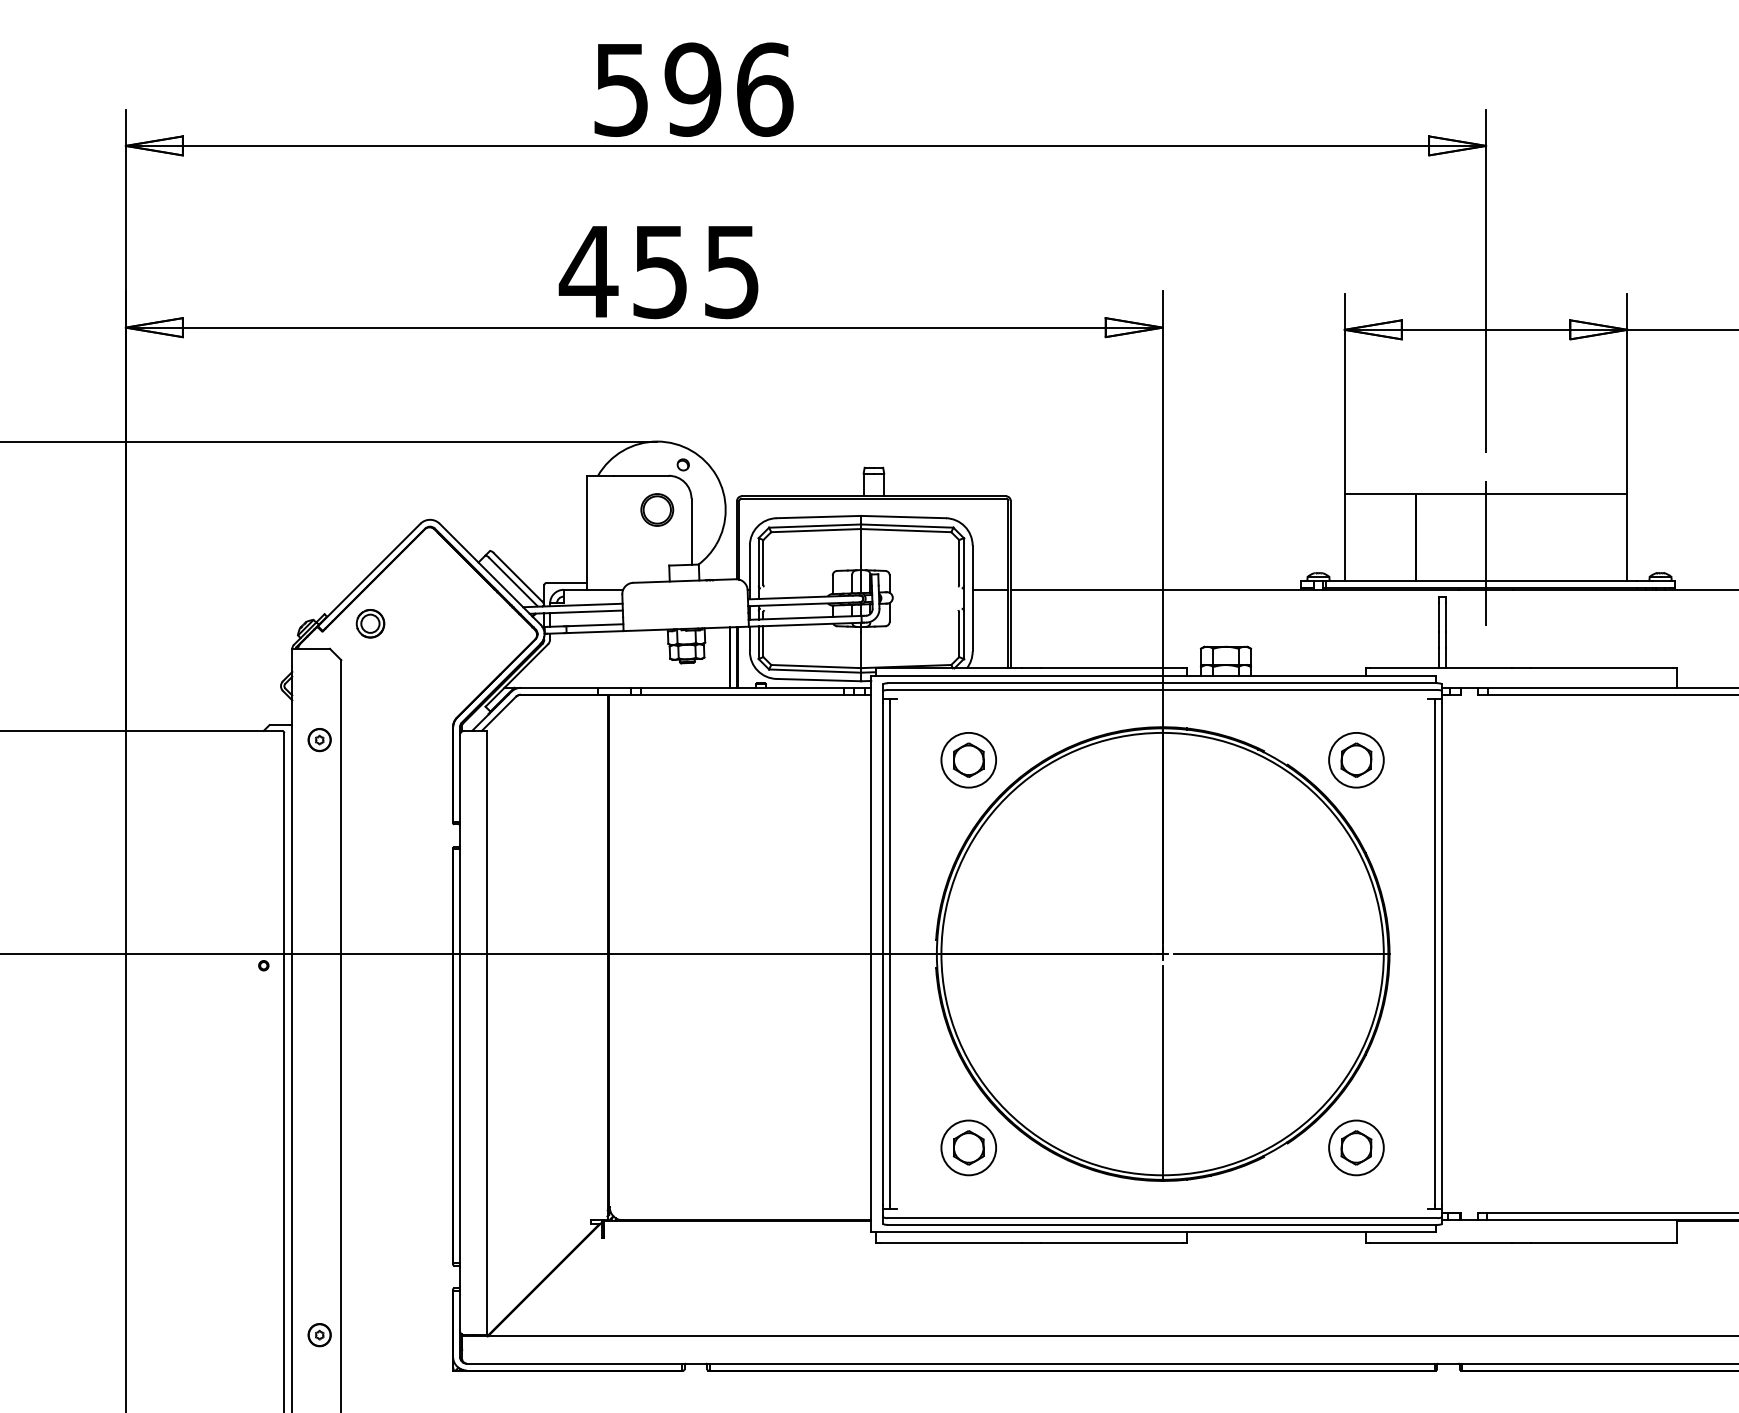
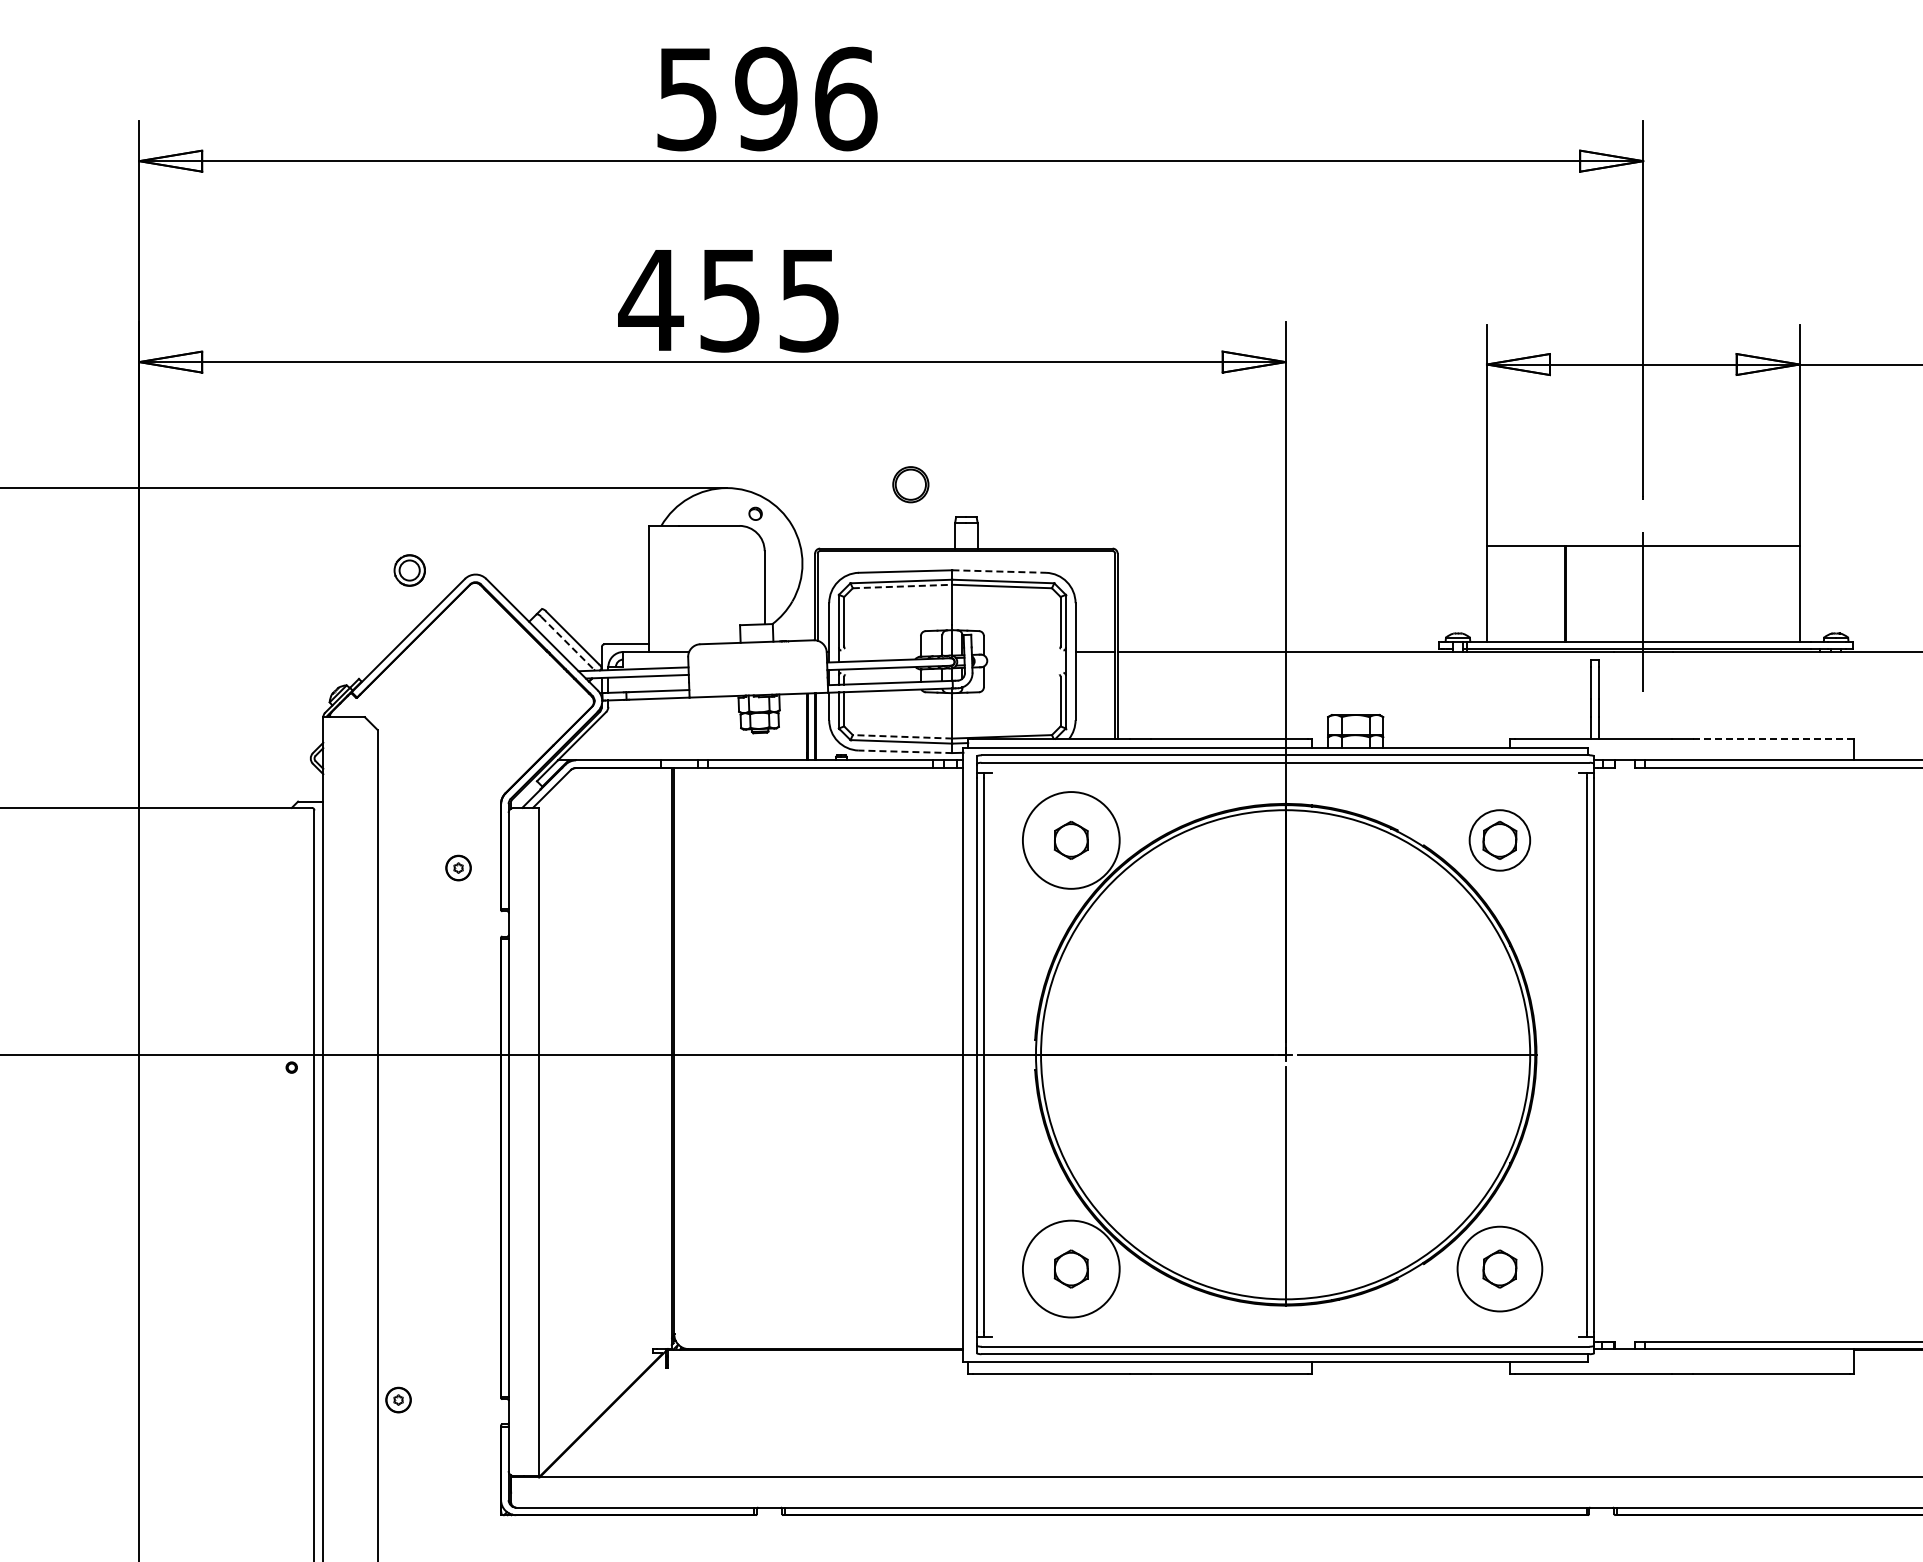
part: (656, 509) -> (910, 484), moved
line: (903, 517) -> (999, 571), solid -> dashed
line: (816, 530) -> (902, 586), solid -> dashed
line: (513, 582) -> (567, 643), solid -> dashed
part: (370, 623) -> (409, 570), moved
line: (816, 666) -> (902, 736), solid -> dashed
line: (1602, 668) -> (1772, 738), solid -> dashed
line: (818, 679) -> (905, 751), solid -> dashed
part: (319, 739) -> (458, 867), moved
circle: (968, 760) -> (1071, 840), size x1.6
circle: (968, 1147) -> (1071, 1268), size x1.6
circle: (1356, 1147) -> (1499, 1268), size x1.4
part: (319, 1334) -> (398, 1399), moved

